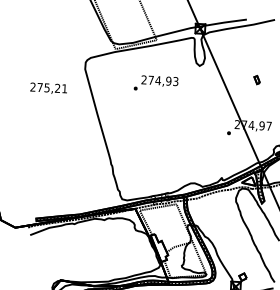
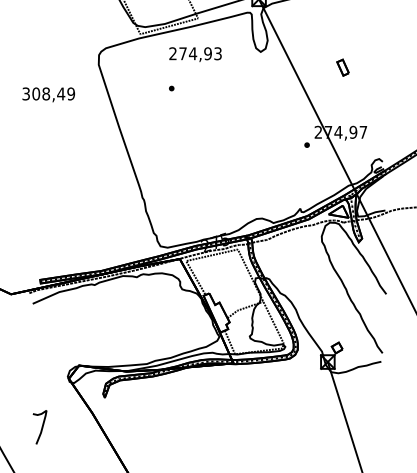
part: (257, 79) -> (343, 67), size x1.4
text: (159, 81) -> (195, 54), moved
text: (48, 87) -> (48, 93), 275,21 -> 308,49

